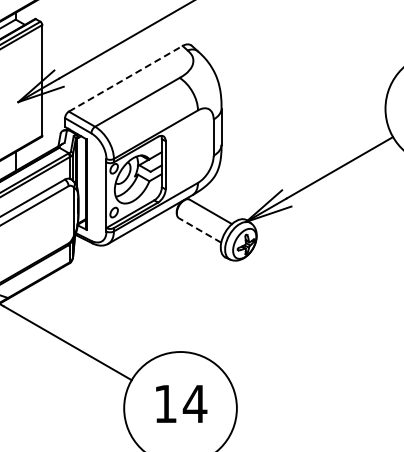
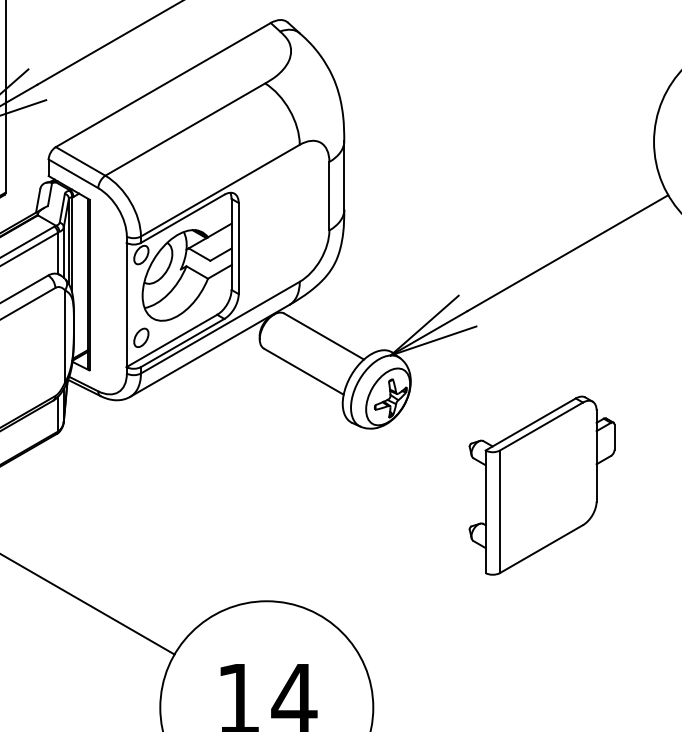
line: (125, 78) -> (162, 84), dashed -> solid
line: (199, 230) -> (302, 371), dashed -> solid
part: (326, 290) -> (542, 485), added

